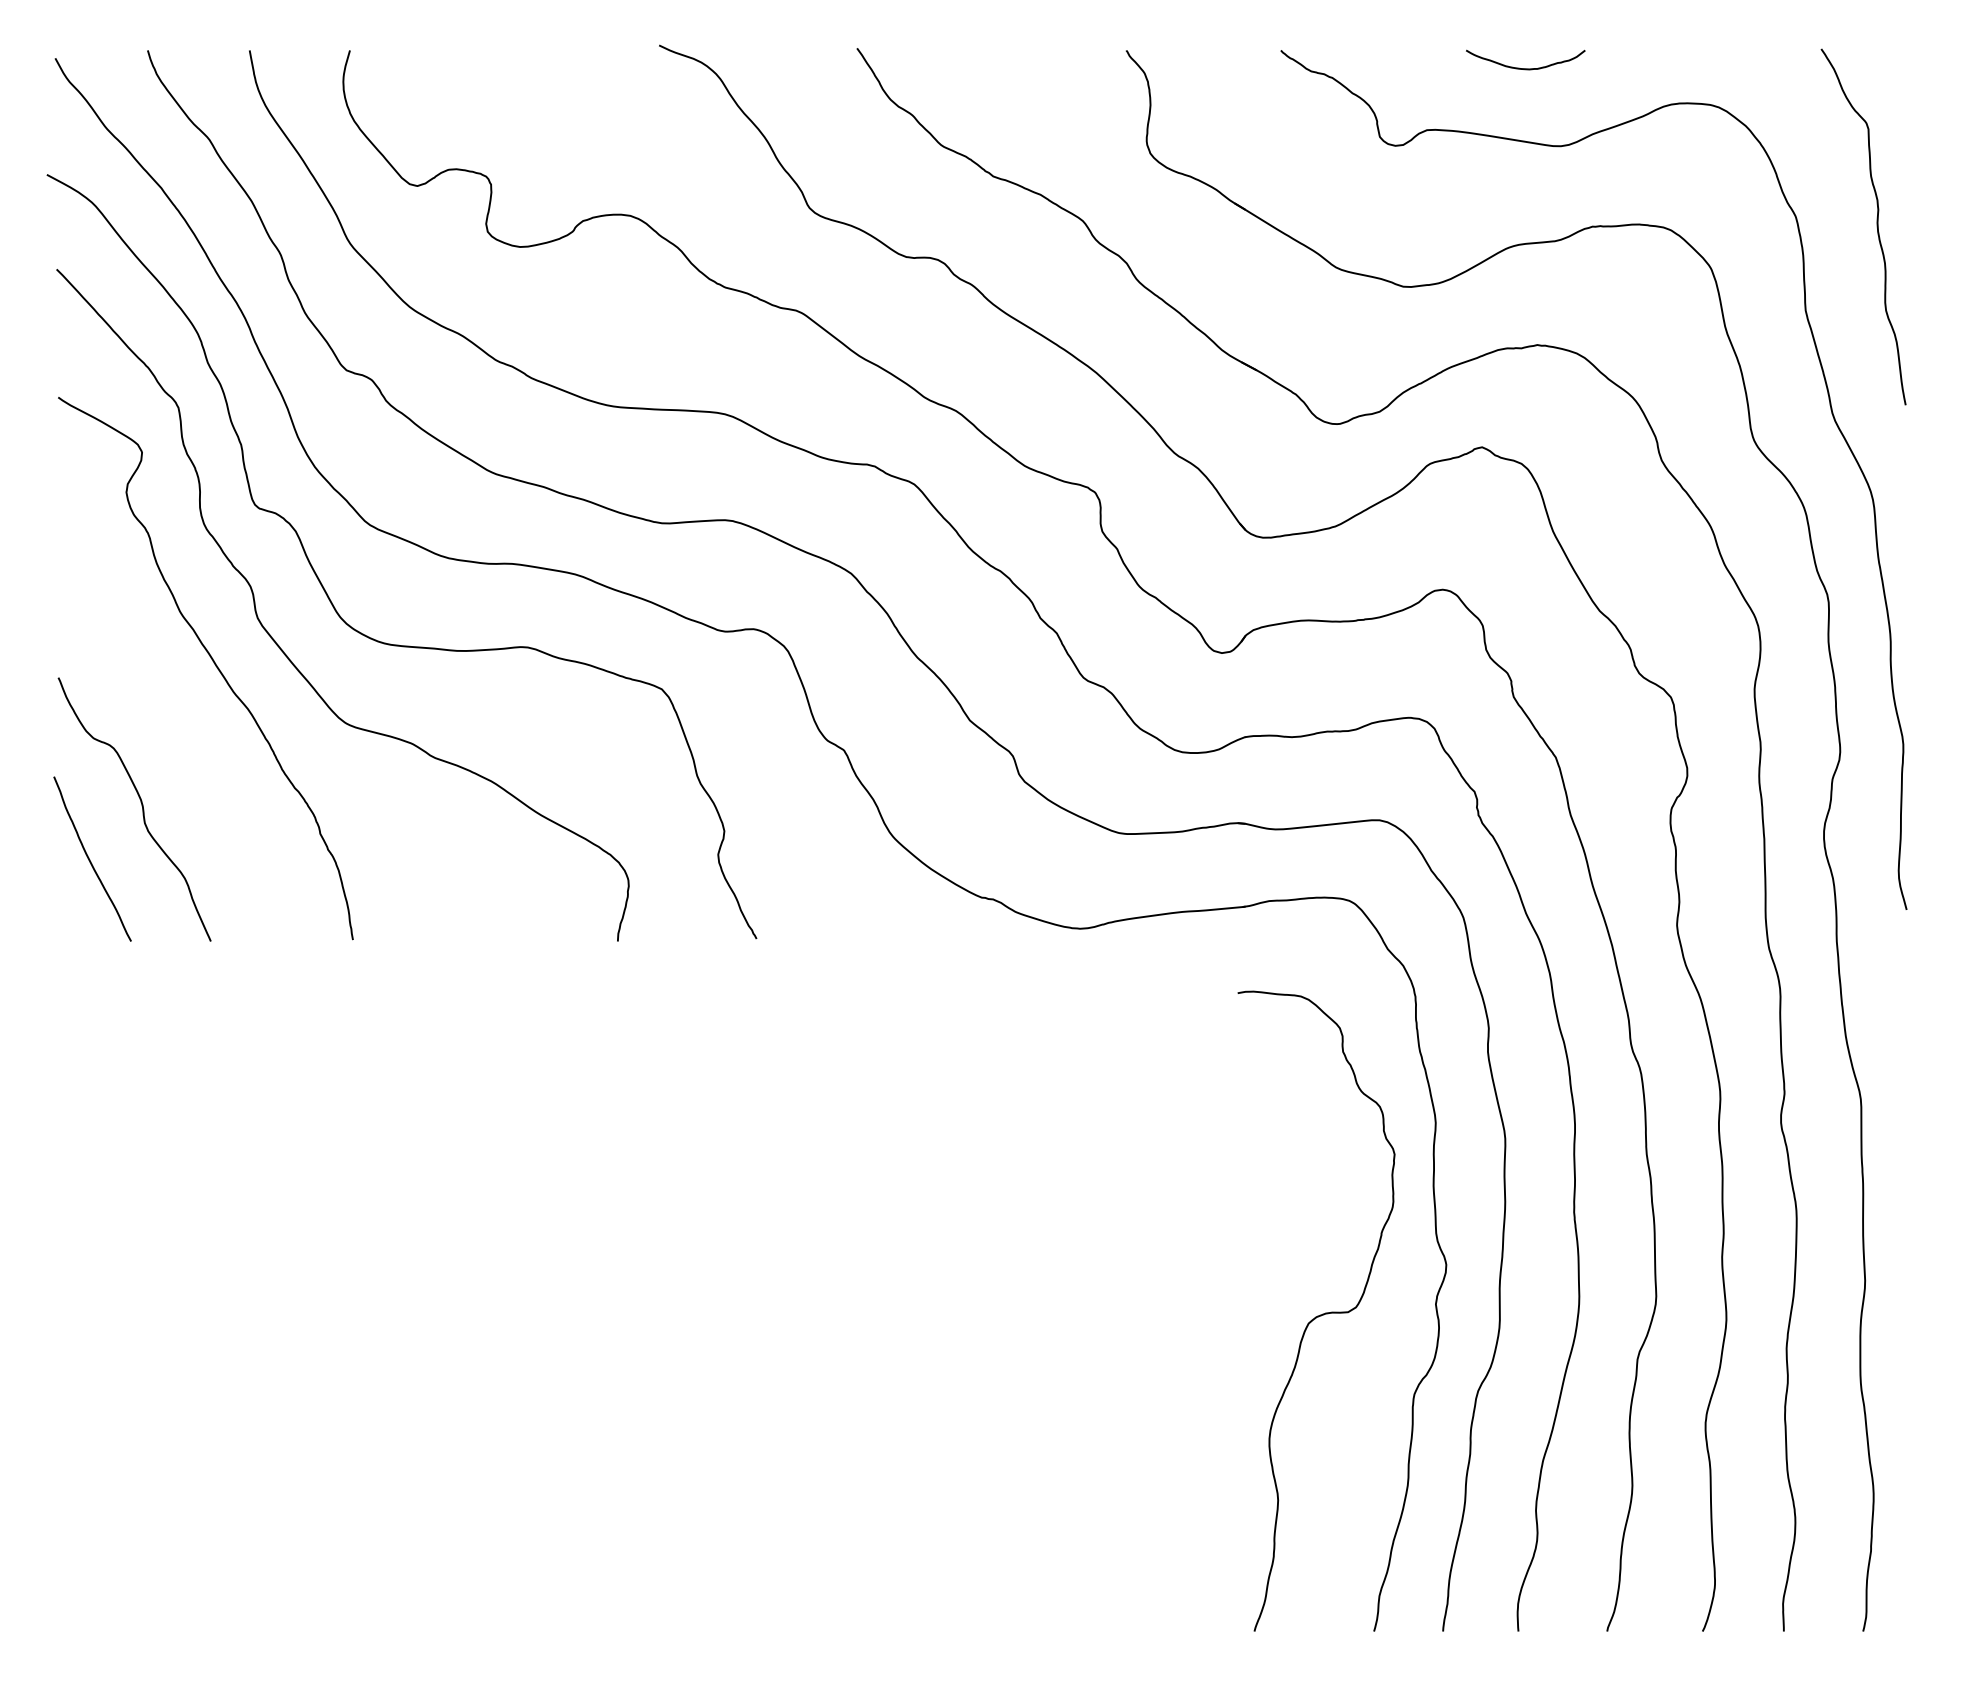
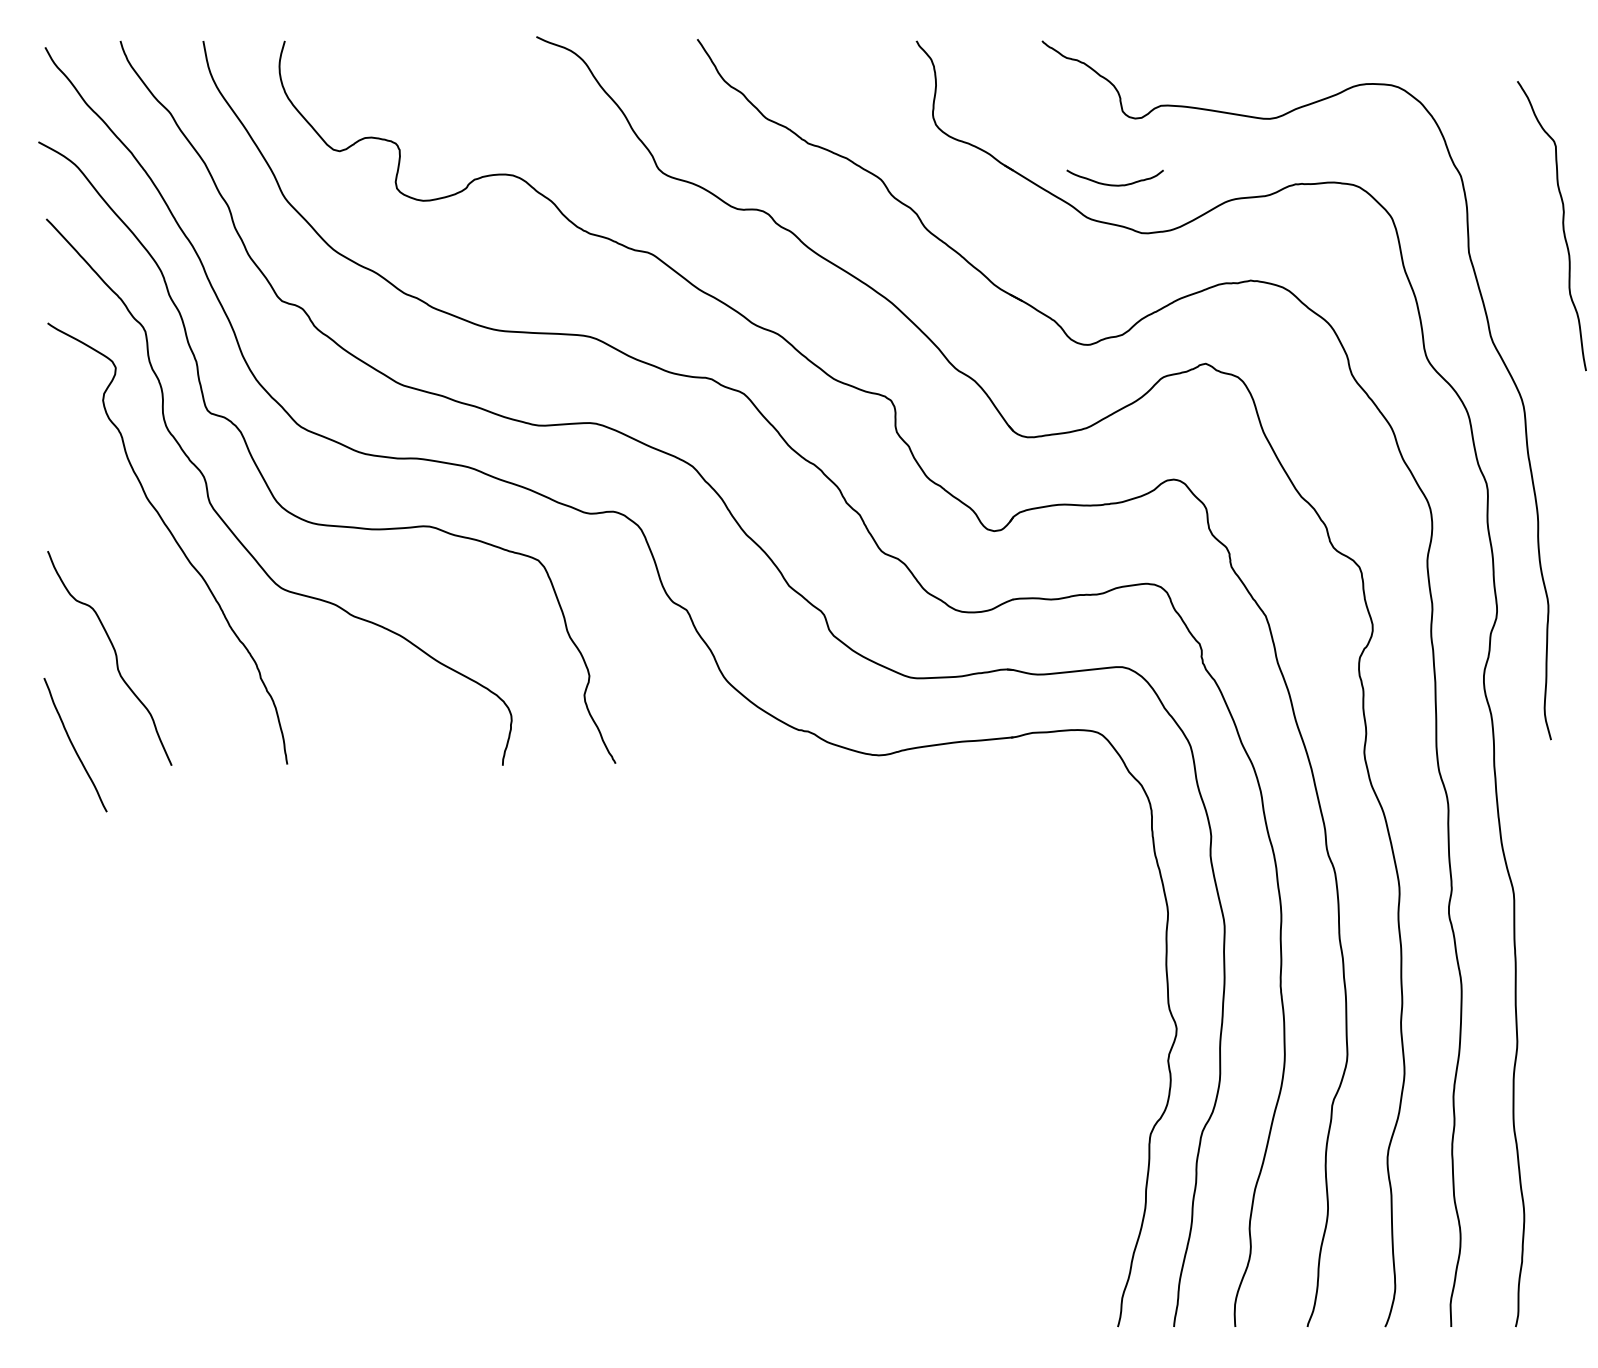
curve: (1525, 68) -> (1115, 184), moved
curve: (1876, 226) -> (1562, 225), moved
curve: (90, 859) -> (73, 745), moved
curve: (1317, 1315) -> (1071, 1069), removed

